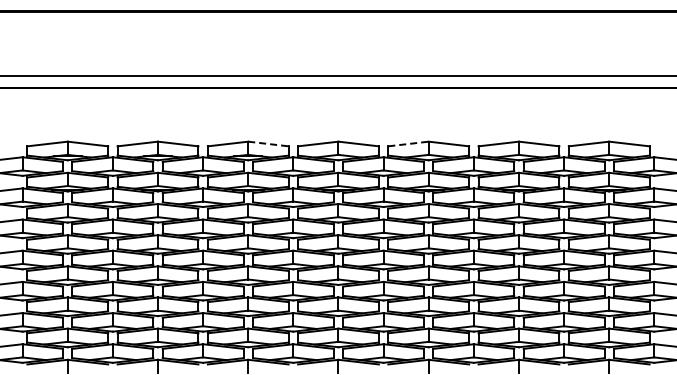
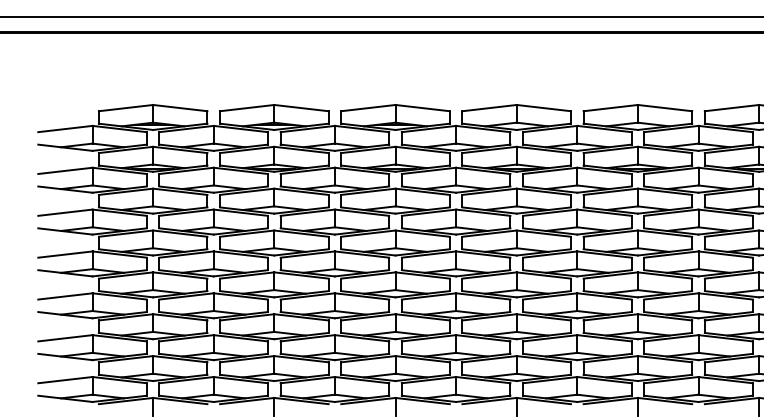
line: (409, 143) -> (612, 107), dashed -> solid
line: (268, 144) -> (422, 108), dashed -> solid

